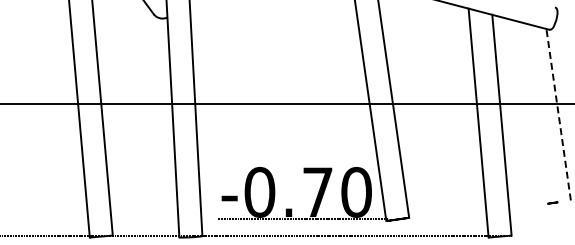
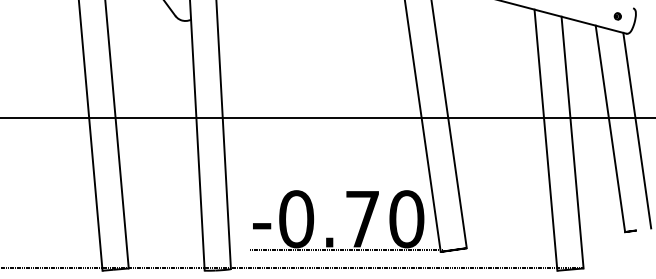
part: (541, 14) -> (617, 16), added
line: (535, 112) -> (610, 128), added
line: (558, 114) -> (637, 130), dashed -> solid

